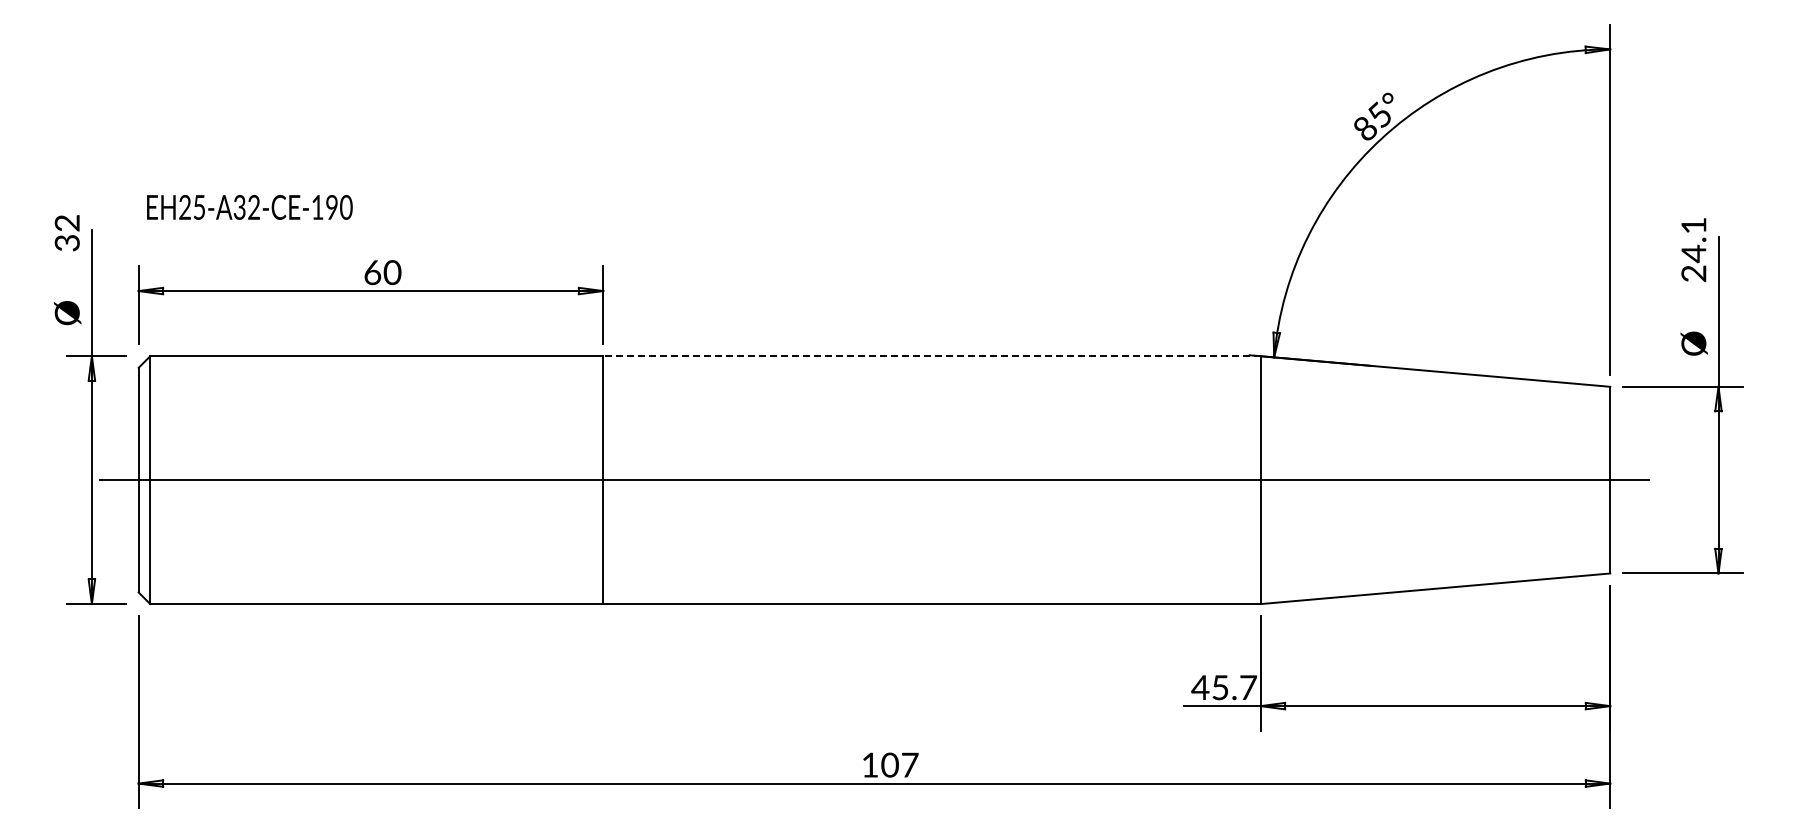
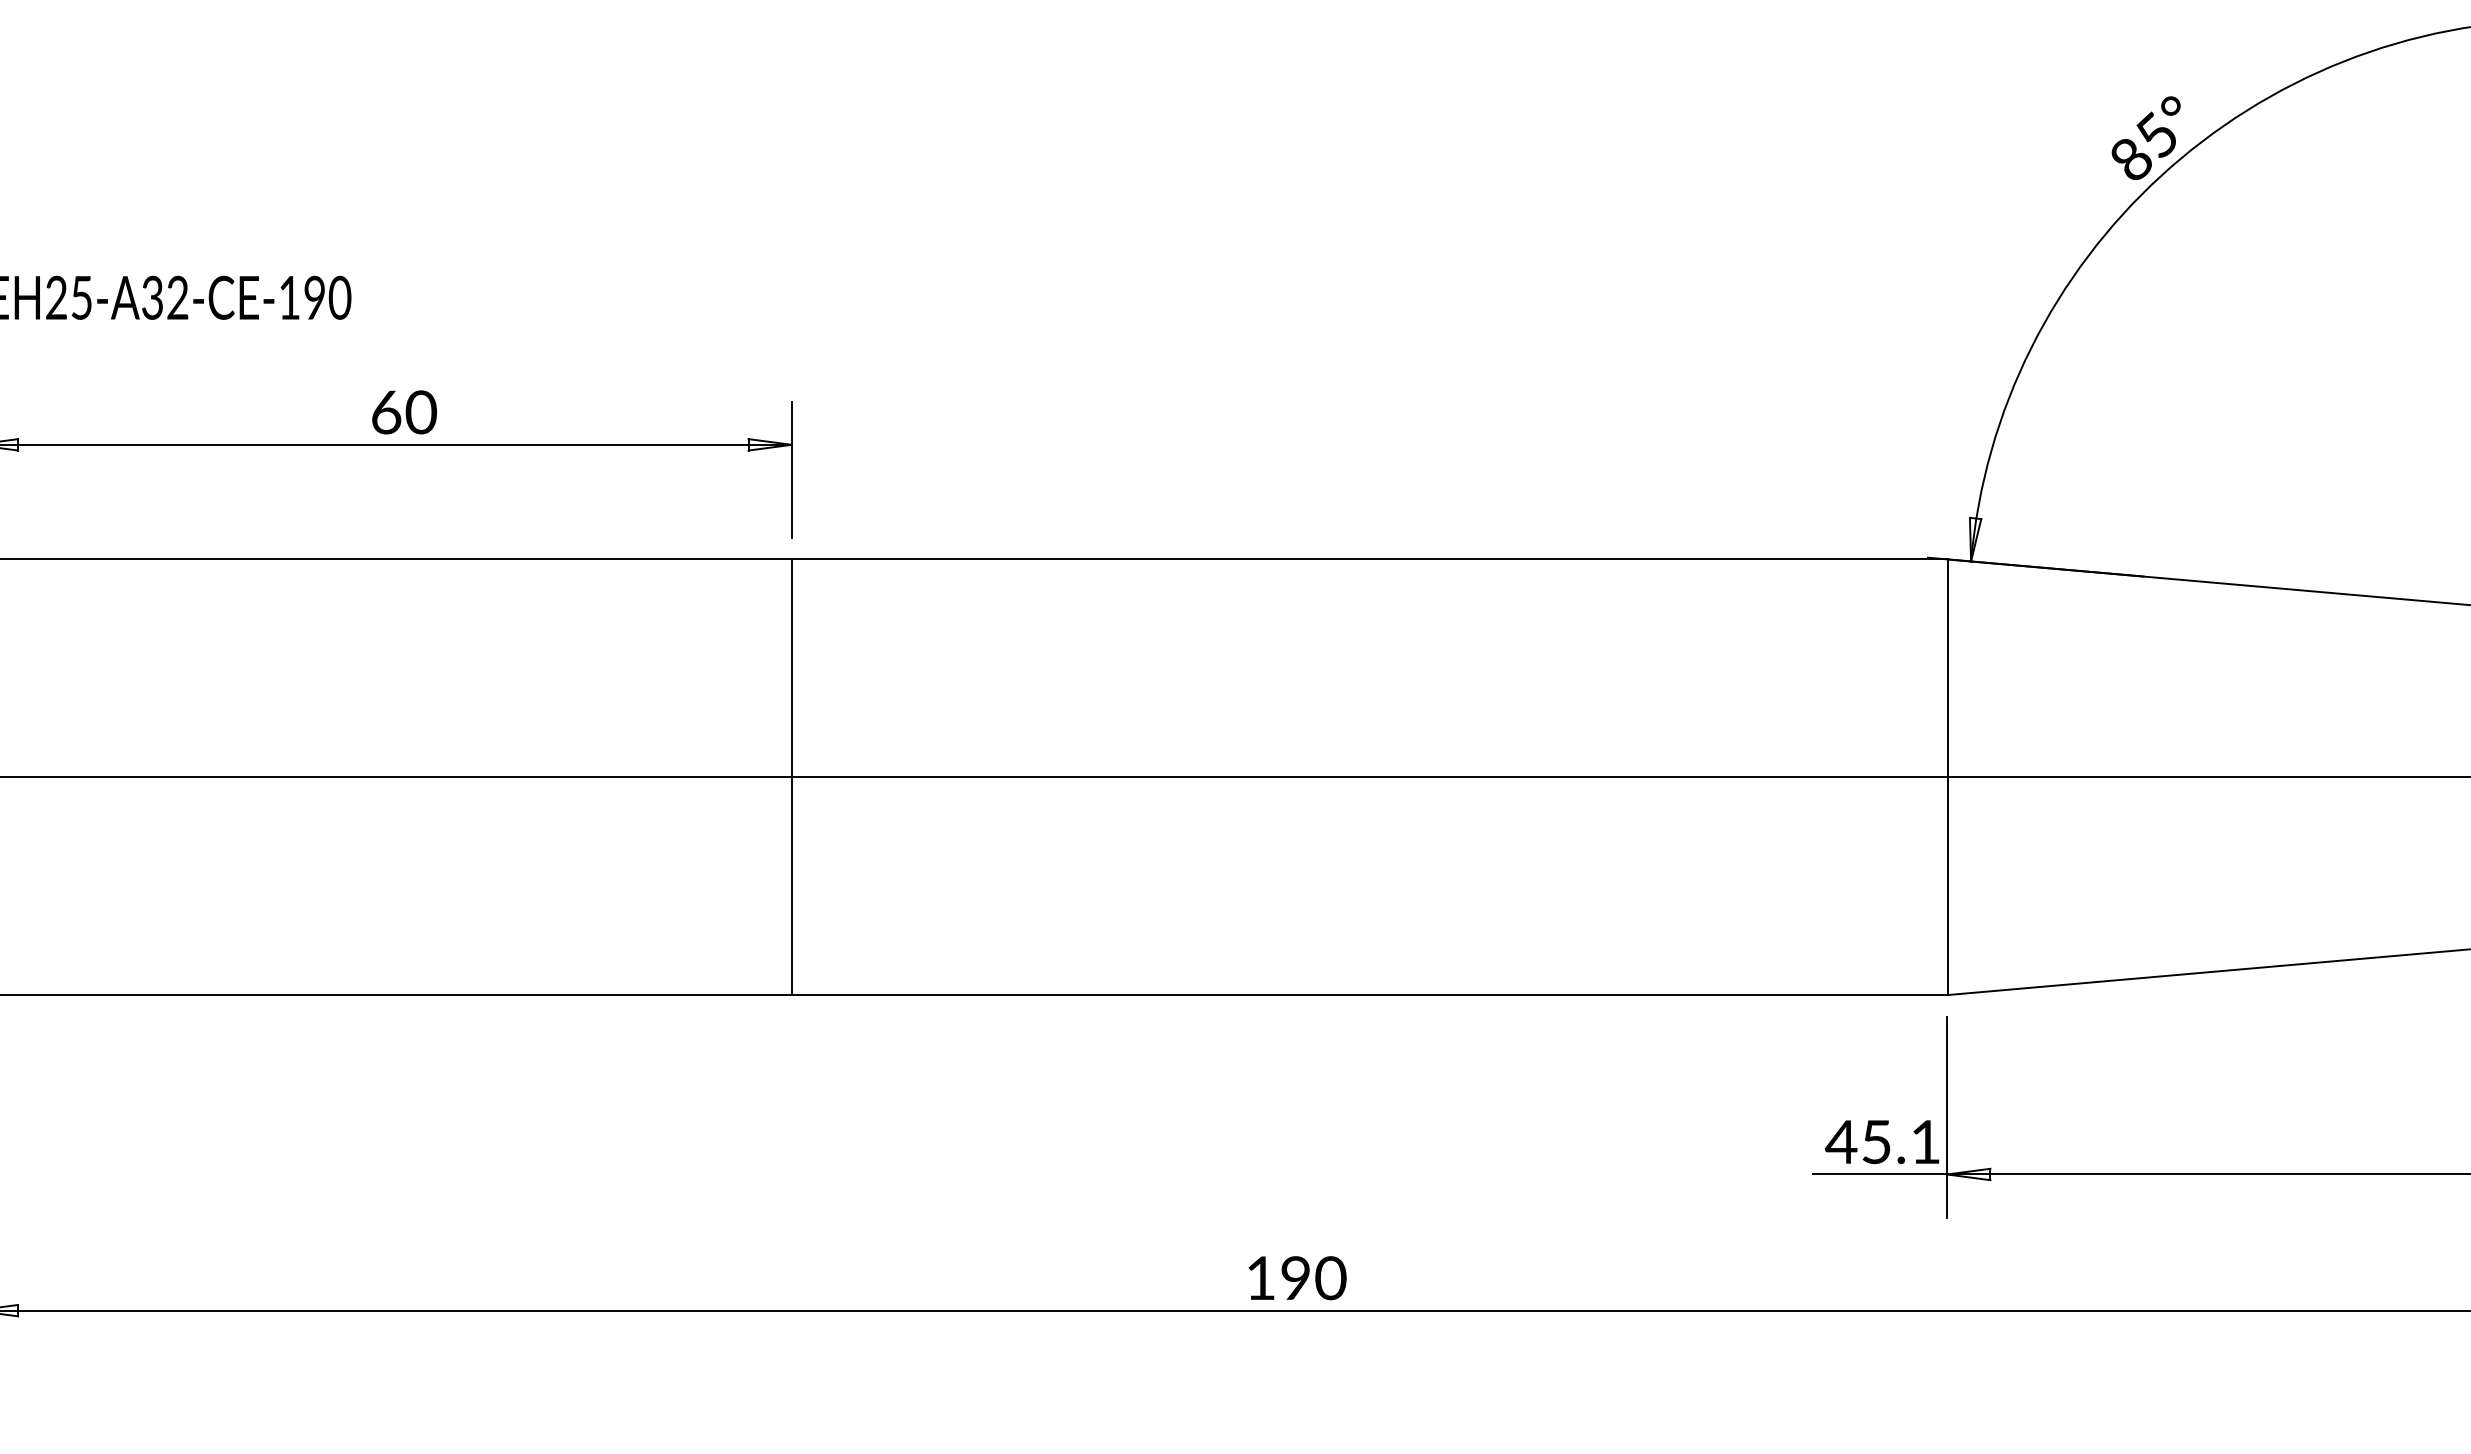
line: (932, 356) -> (1370, 559), dashed -> solid
text: (1248, 687) -> (1925, 1141), 45.7 -> 45.1
text: (899, 764) -> (1312, 1277), 107 -> 190

